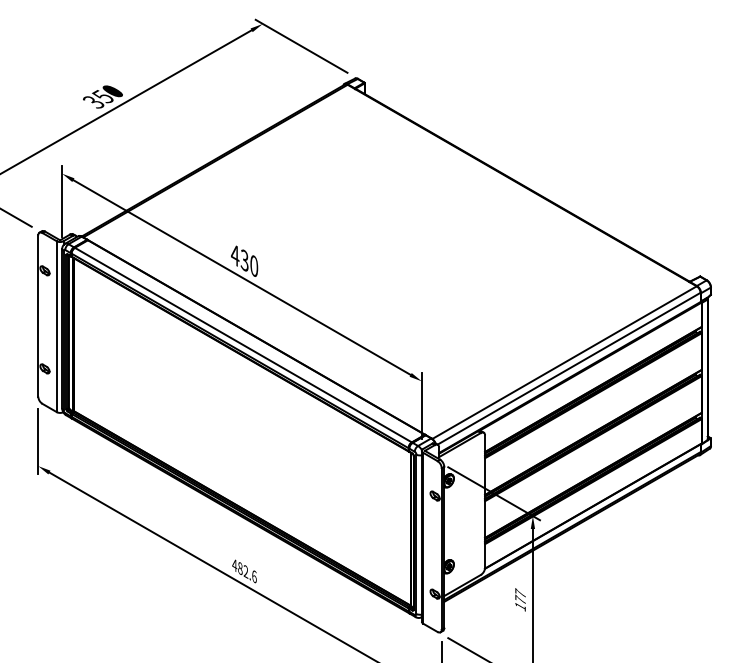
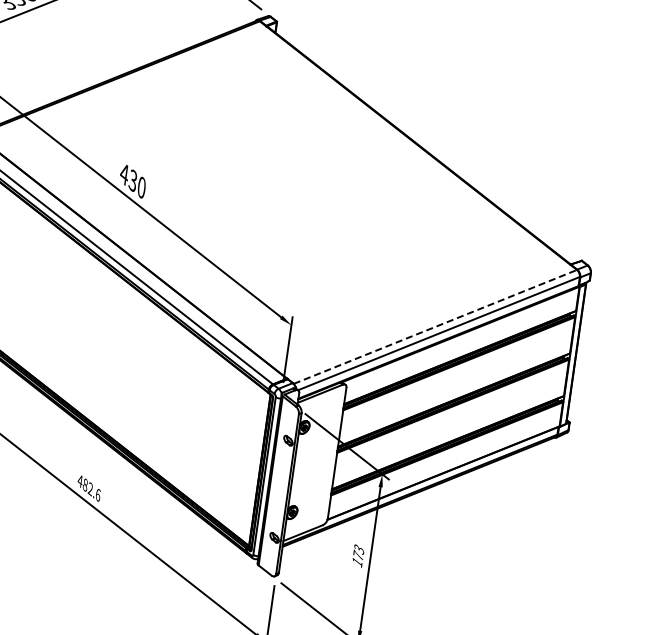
line: (564, 362) -> (435, 326), solid -> dashed
text: (520, 593) -> (359, 549), 177 -> 173

